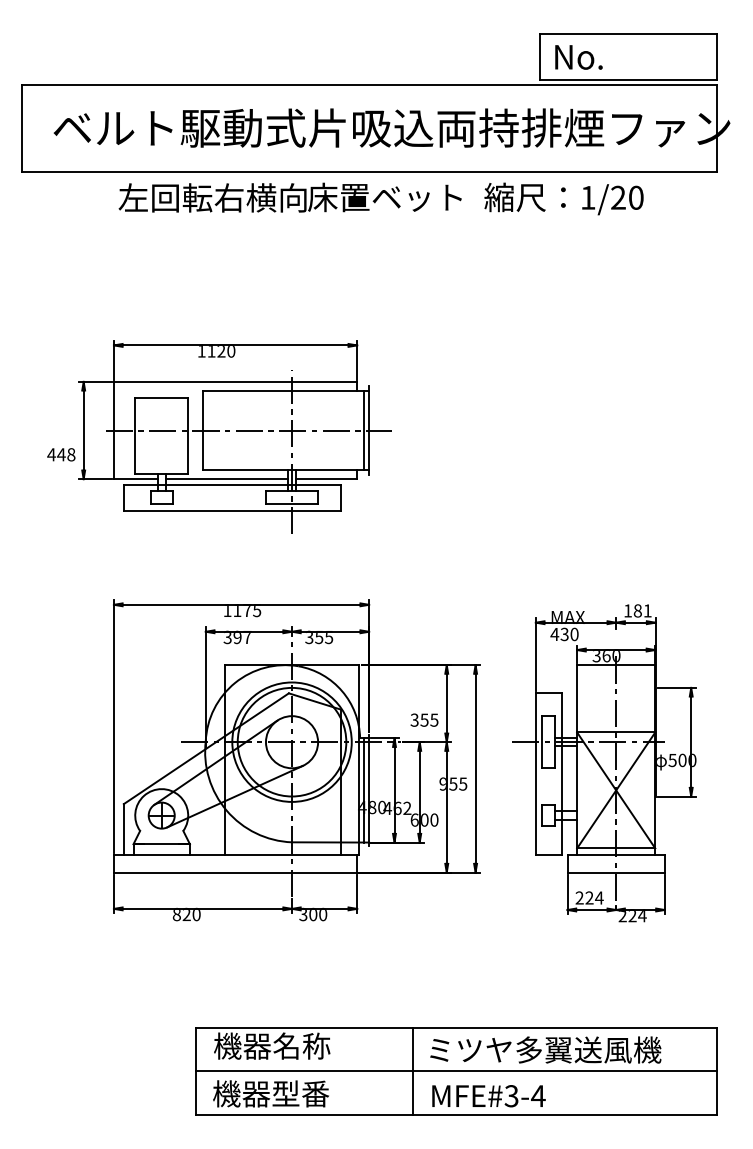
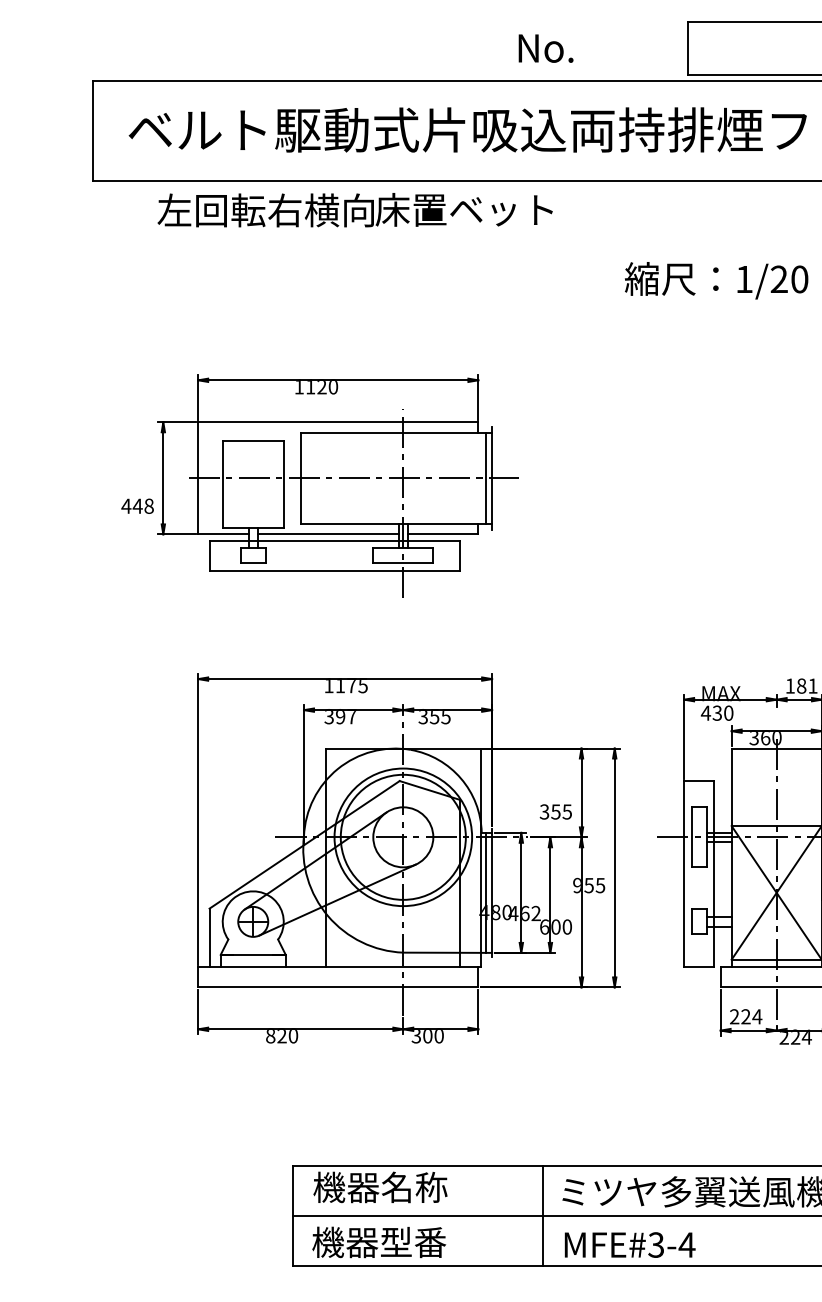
text: (578, 57) -> (545, 48), moved
text: (289, 197) -> (354, 209), moved
text: (563, 198) -> (715, 280), moved

